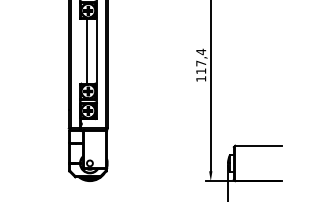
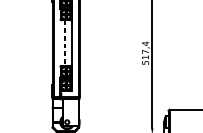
line: (87, 51) -> (65, 43), solid -> dashed
text: (201, 78) -> (145, 62), 117,4 -> 517,4

